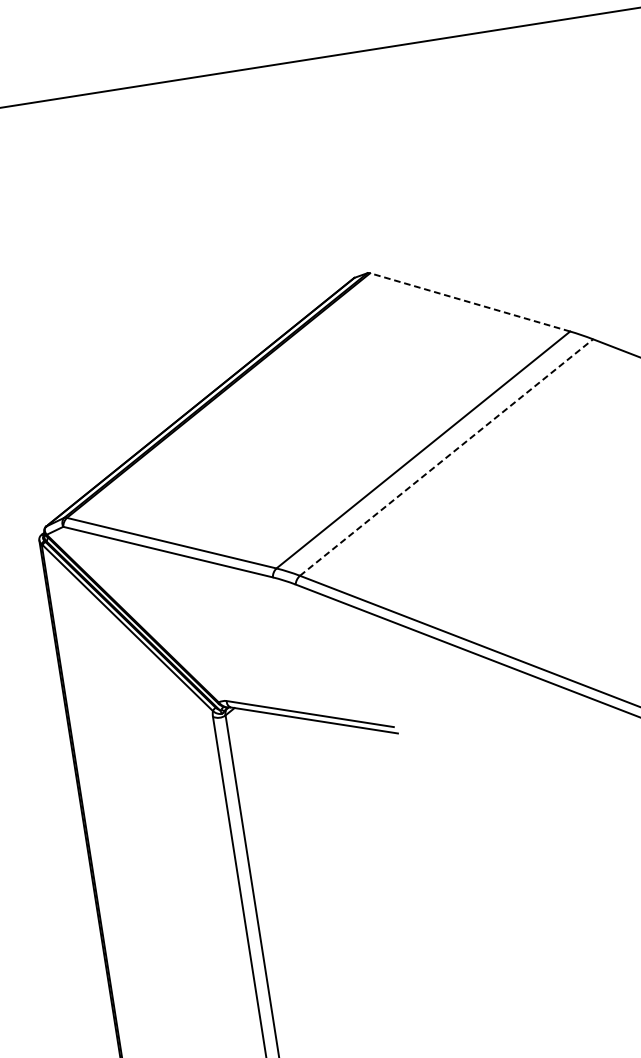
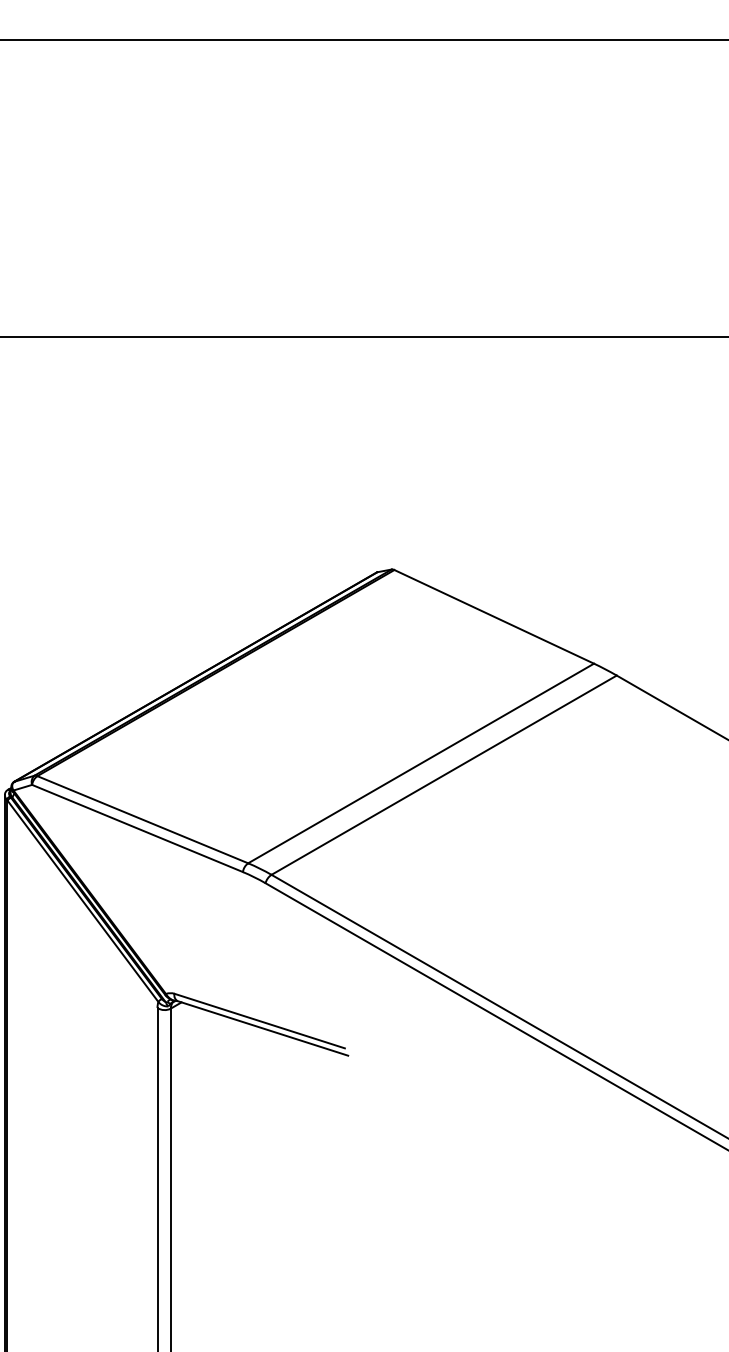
line: (469, 302) -> (493, 616), dashed -> solid
line: (446, 456) -> (444, 774), dashed -> solid

